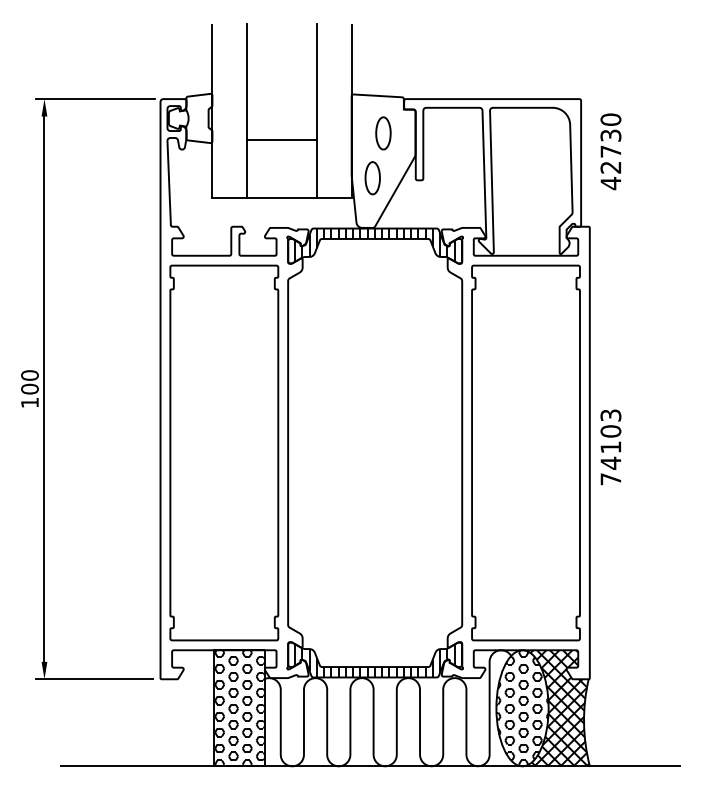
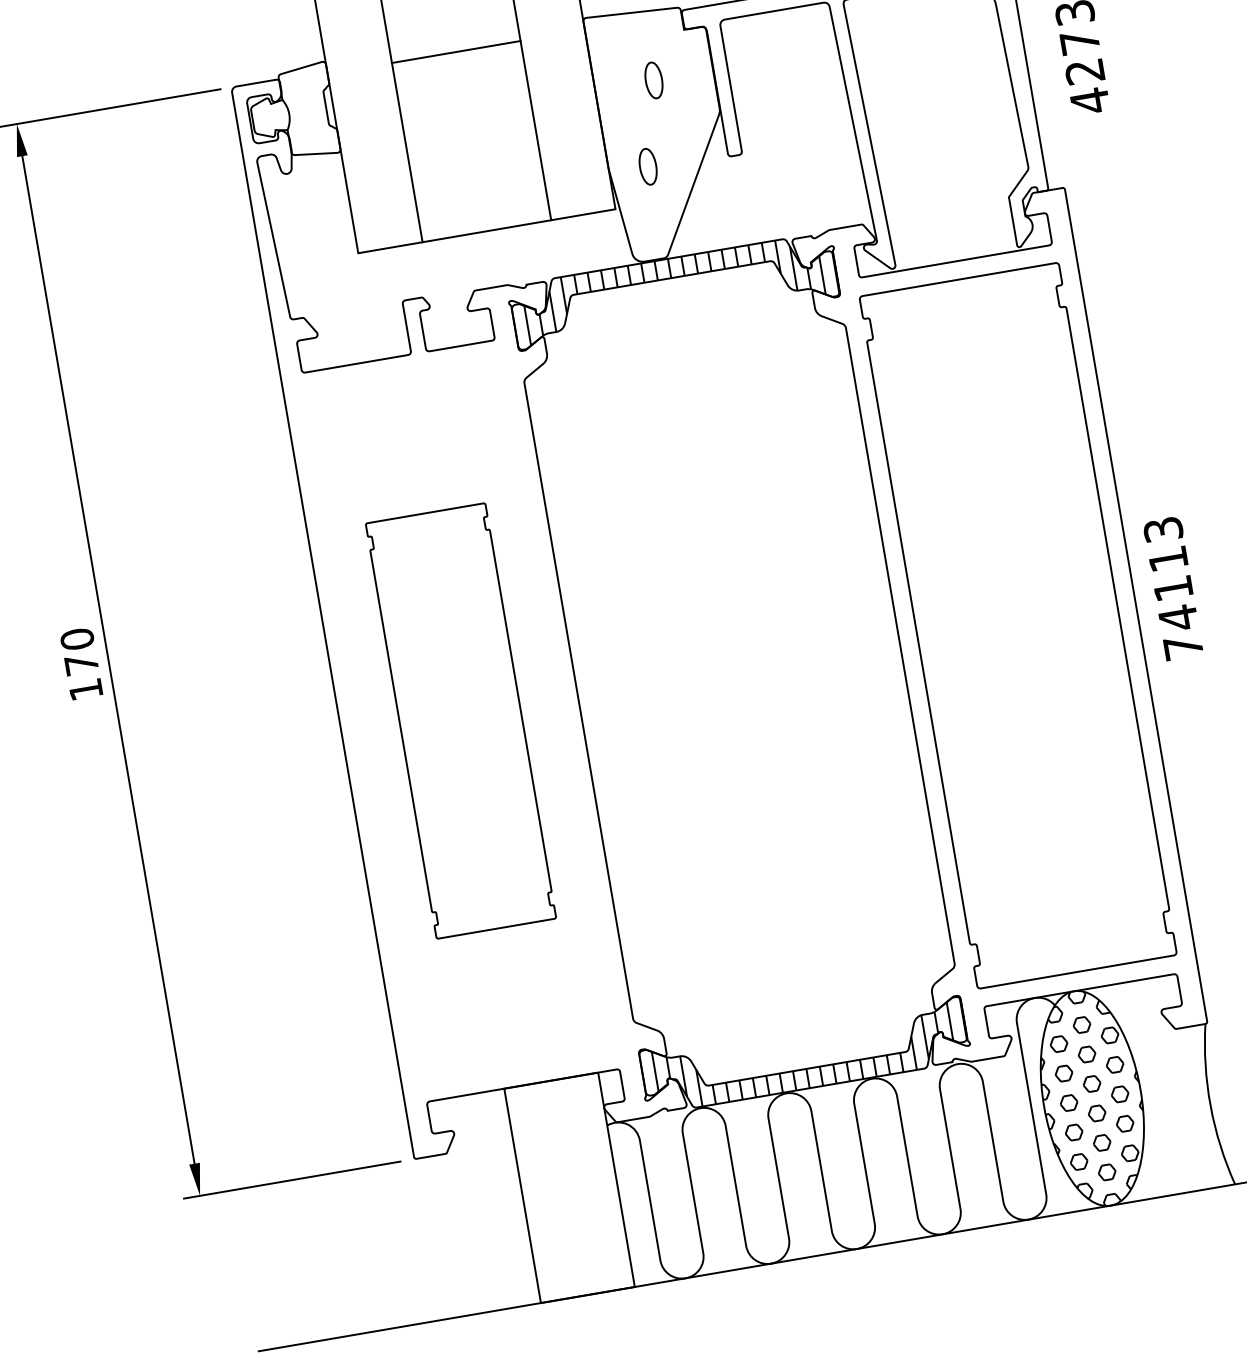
part: (383, 133) -> (654, 80), size x0.6
line: (281, 139) -> (455, 51), moved
part: (372, 178) -> (647, 167), size x0.6
text: (29, 388) -> (80, 663), 100 -> 170
text: (610, 431) -> (1167, 559), 74103 -> 74113
part: (224, 452) -> (461, 720), size x0.6
hatch: (239, 708) -> (569, 1188), removed
hatch: (555, 708) -> (1153, 1088), removed

